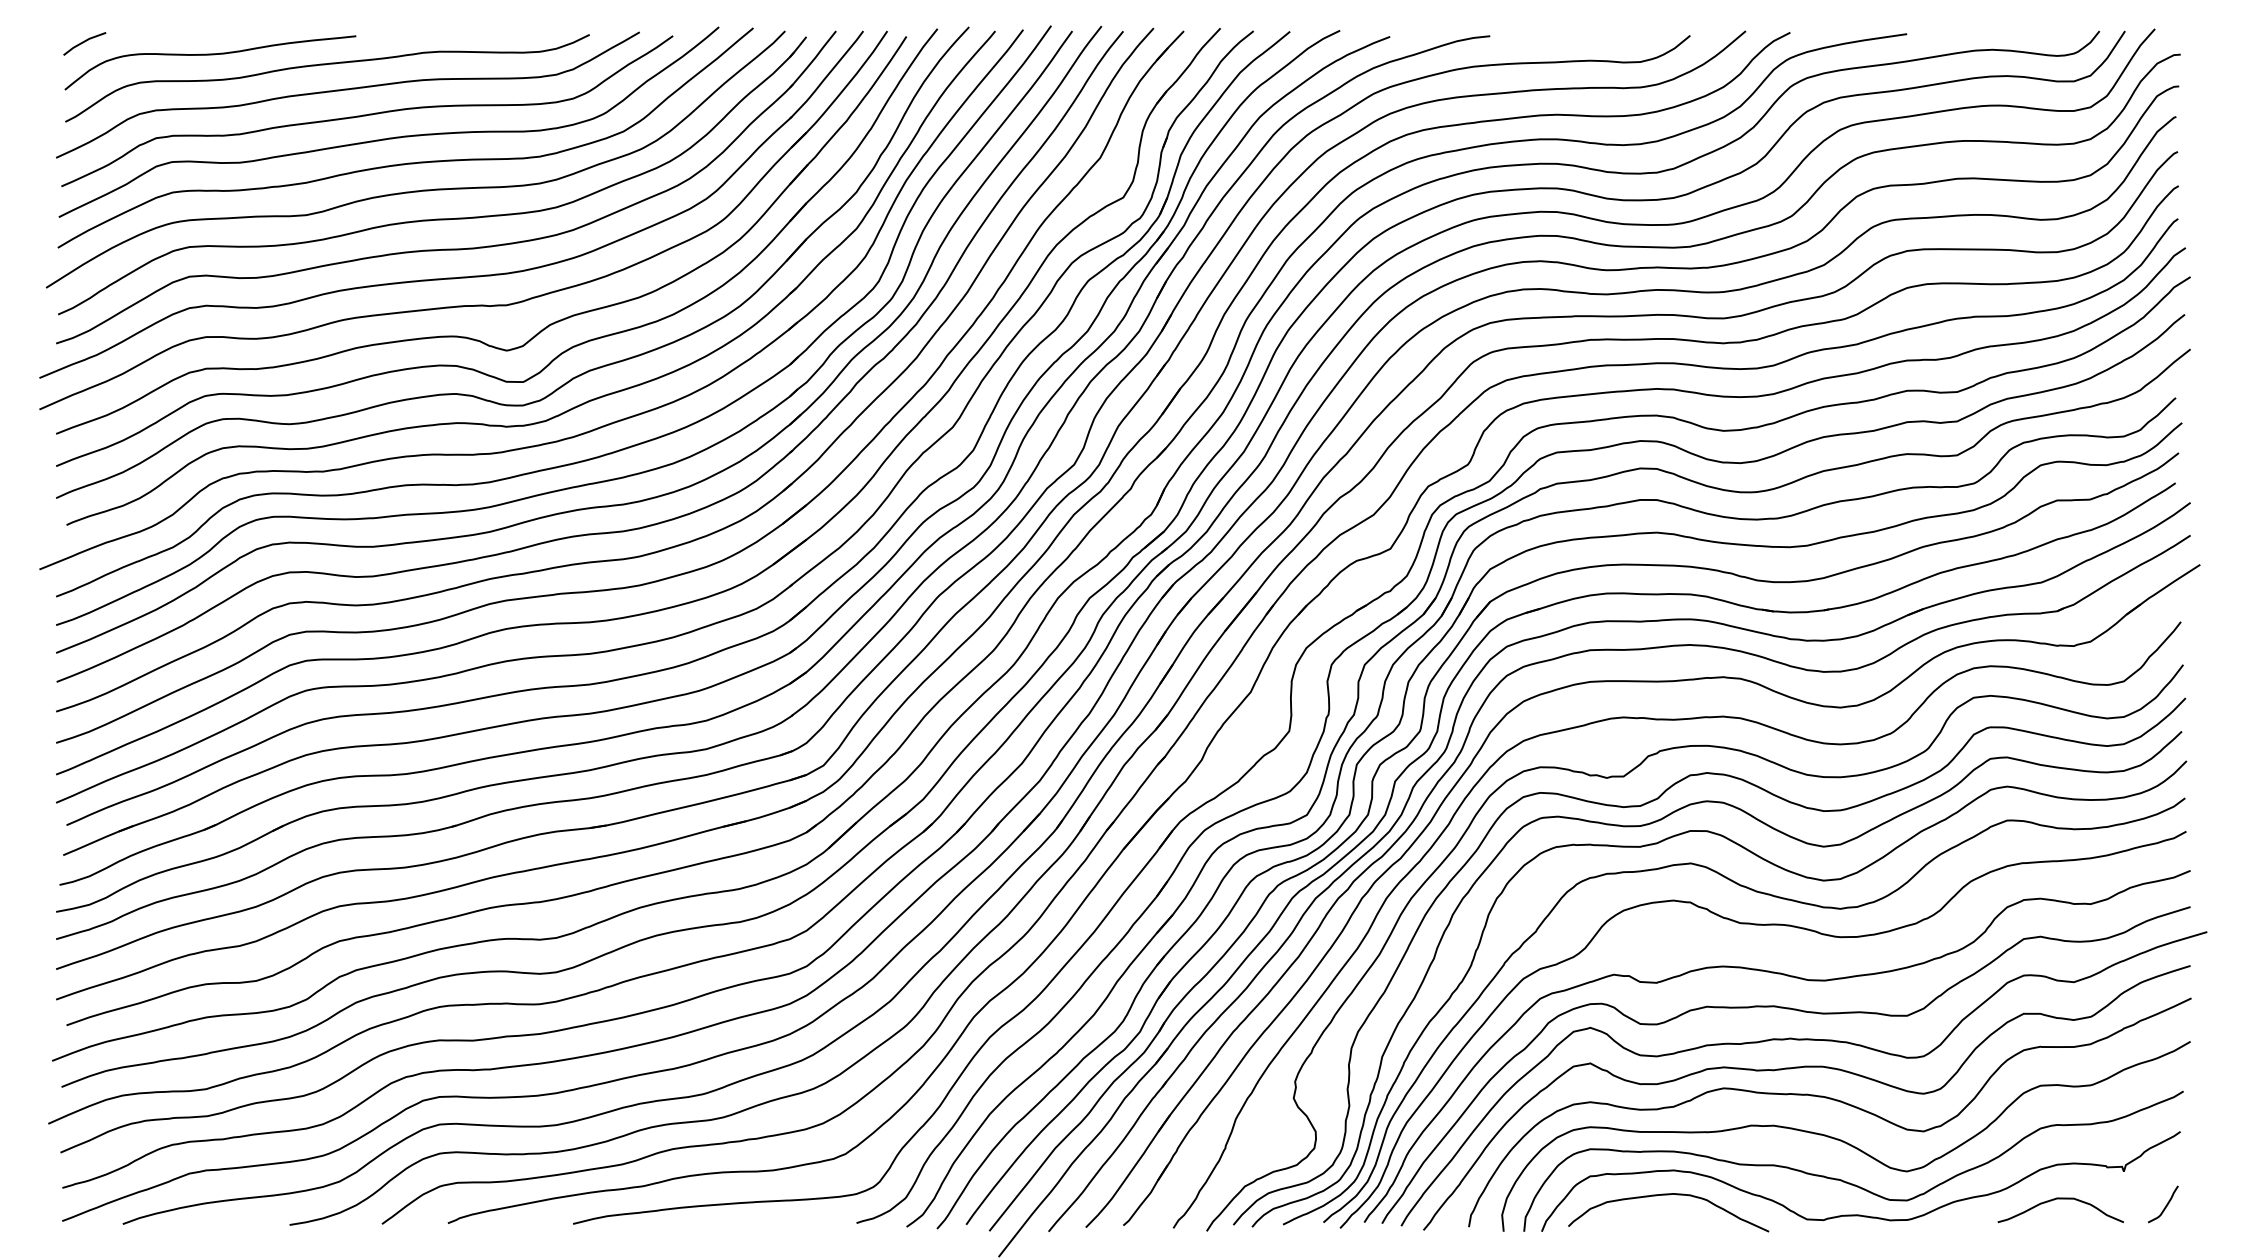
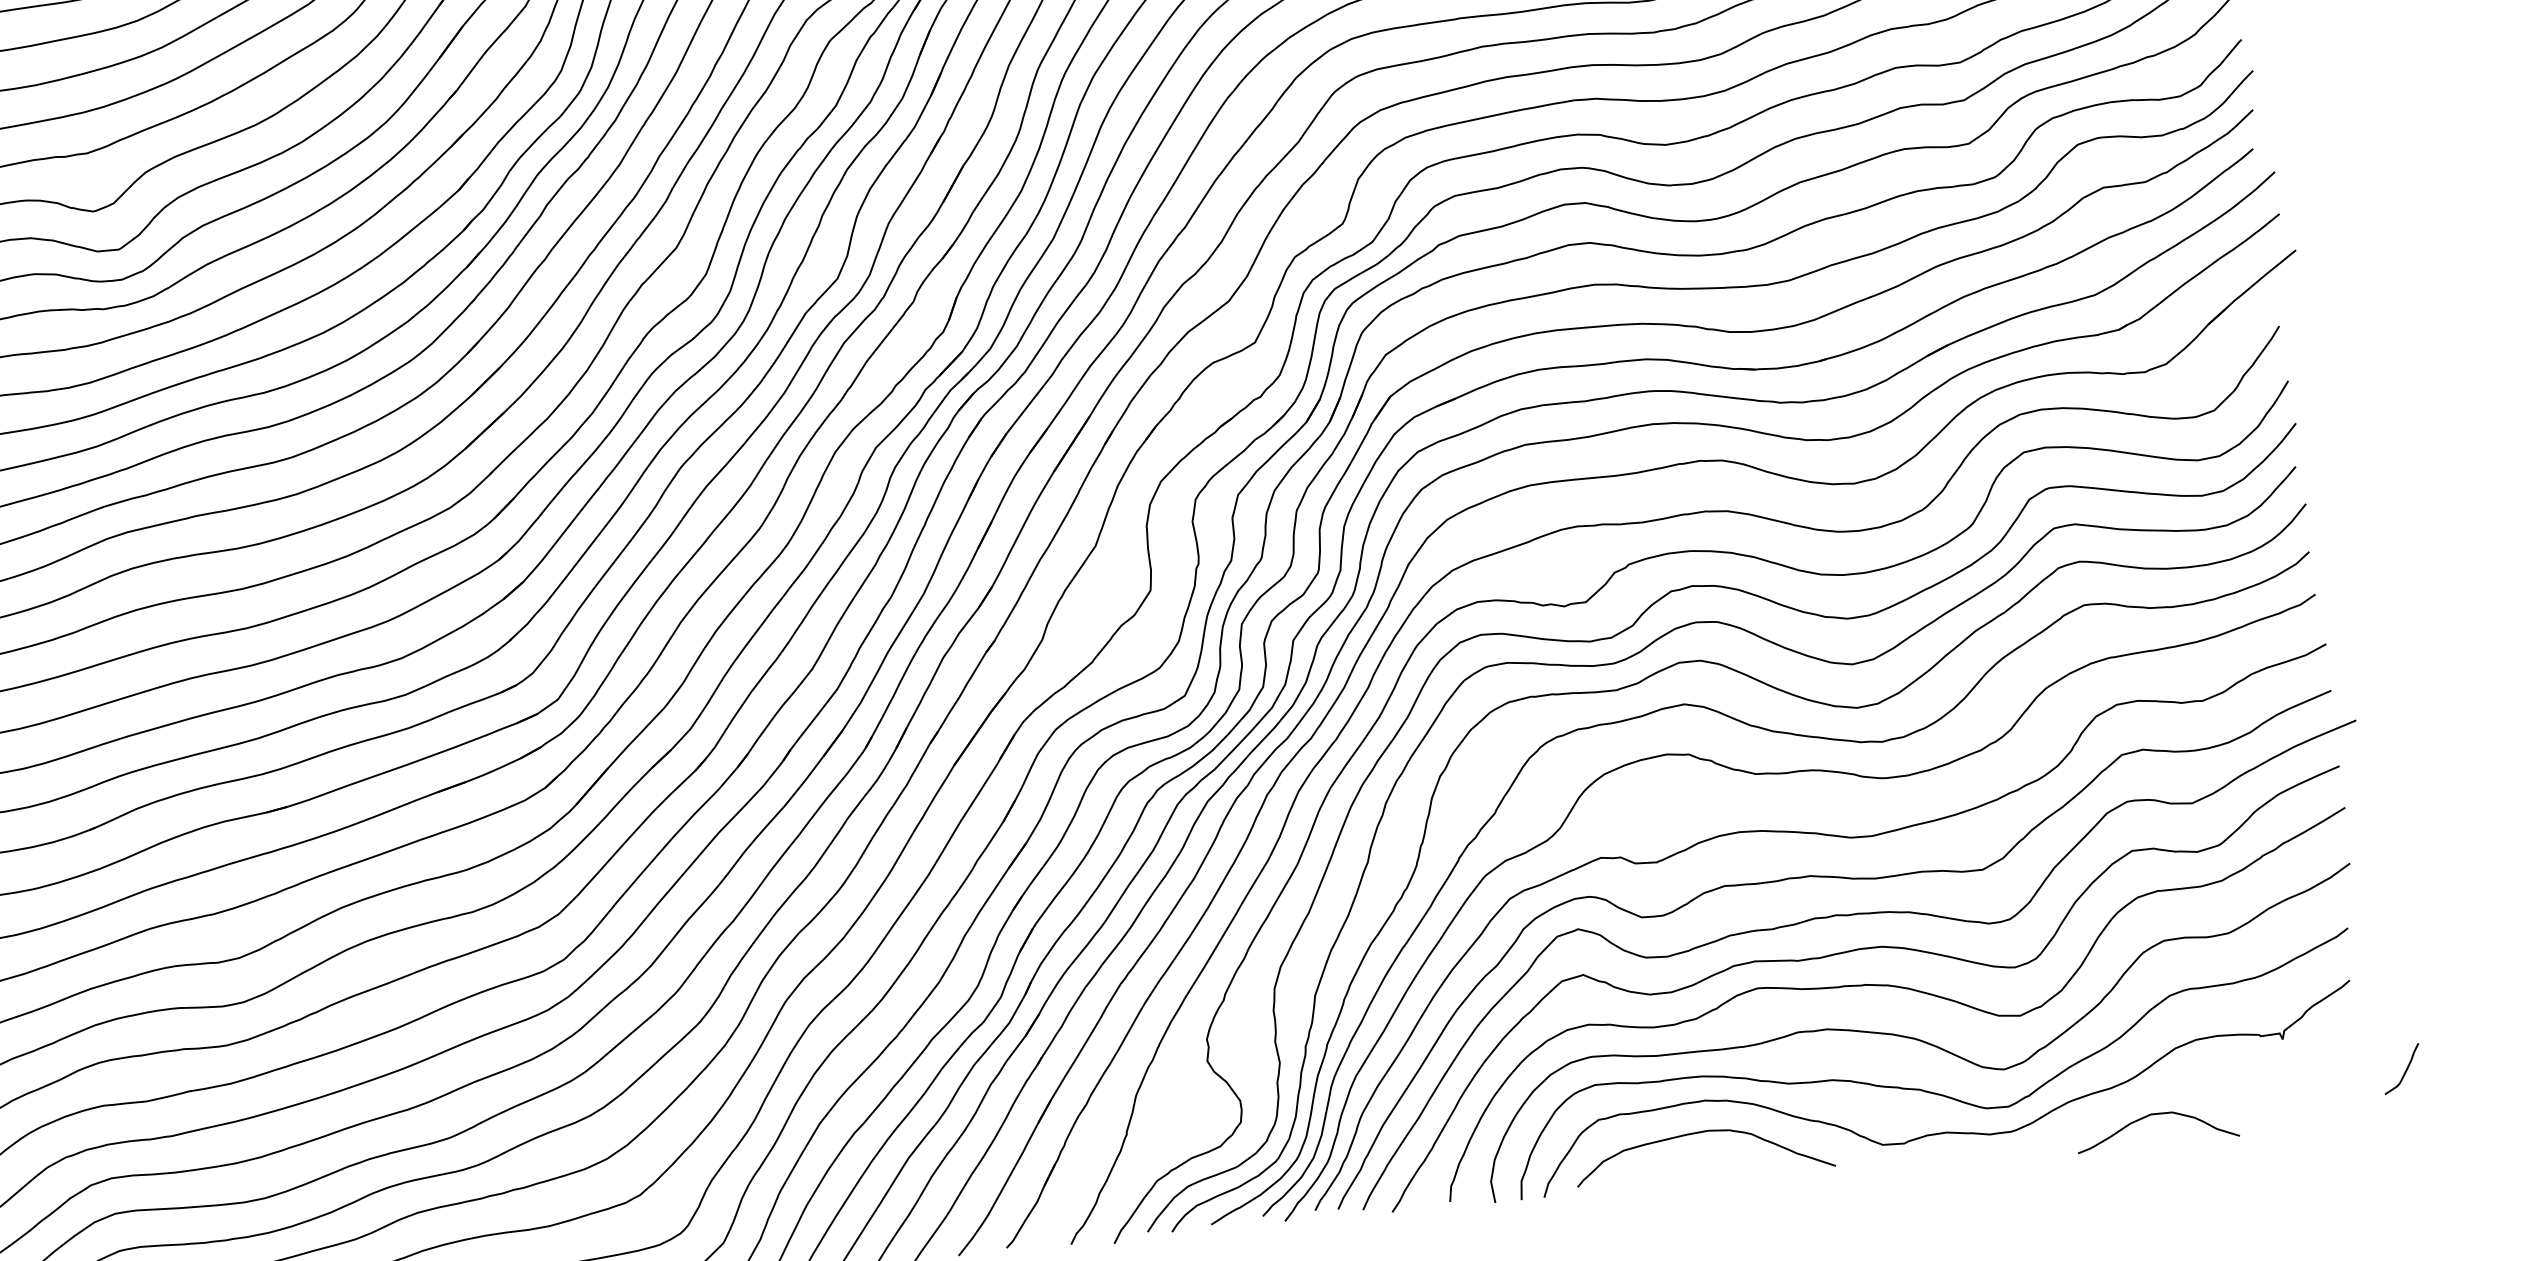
curve: (2060, 1199) -> (2155, 1115), moved
curve: (2165, 1205) -> (2404, 1070), moved

